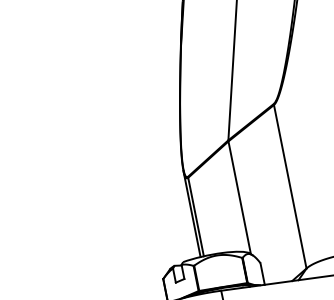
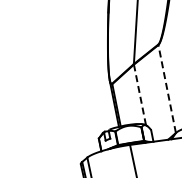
line: (290, 187) -> (167, 89), solid -> dashed
line: (238, 196) -> (139, 94), solid -> dashed

